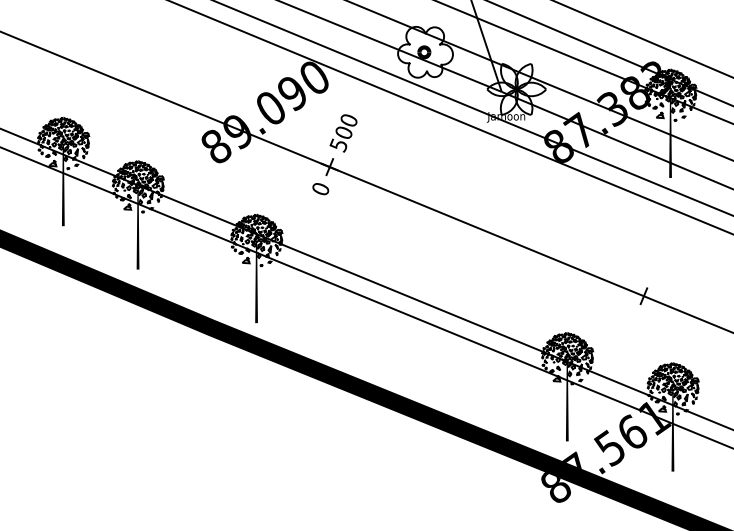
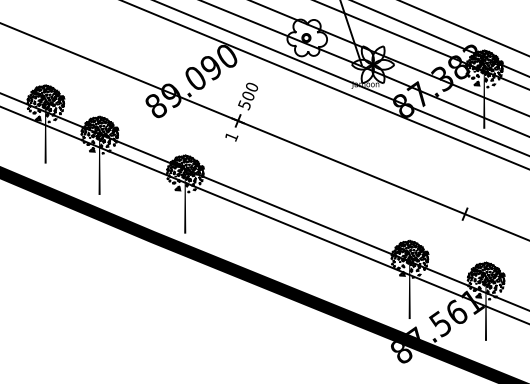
text: (321, 189) -> (232, 137), 0 -> 1

